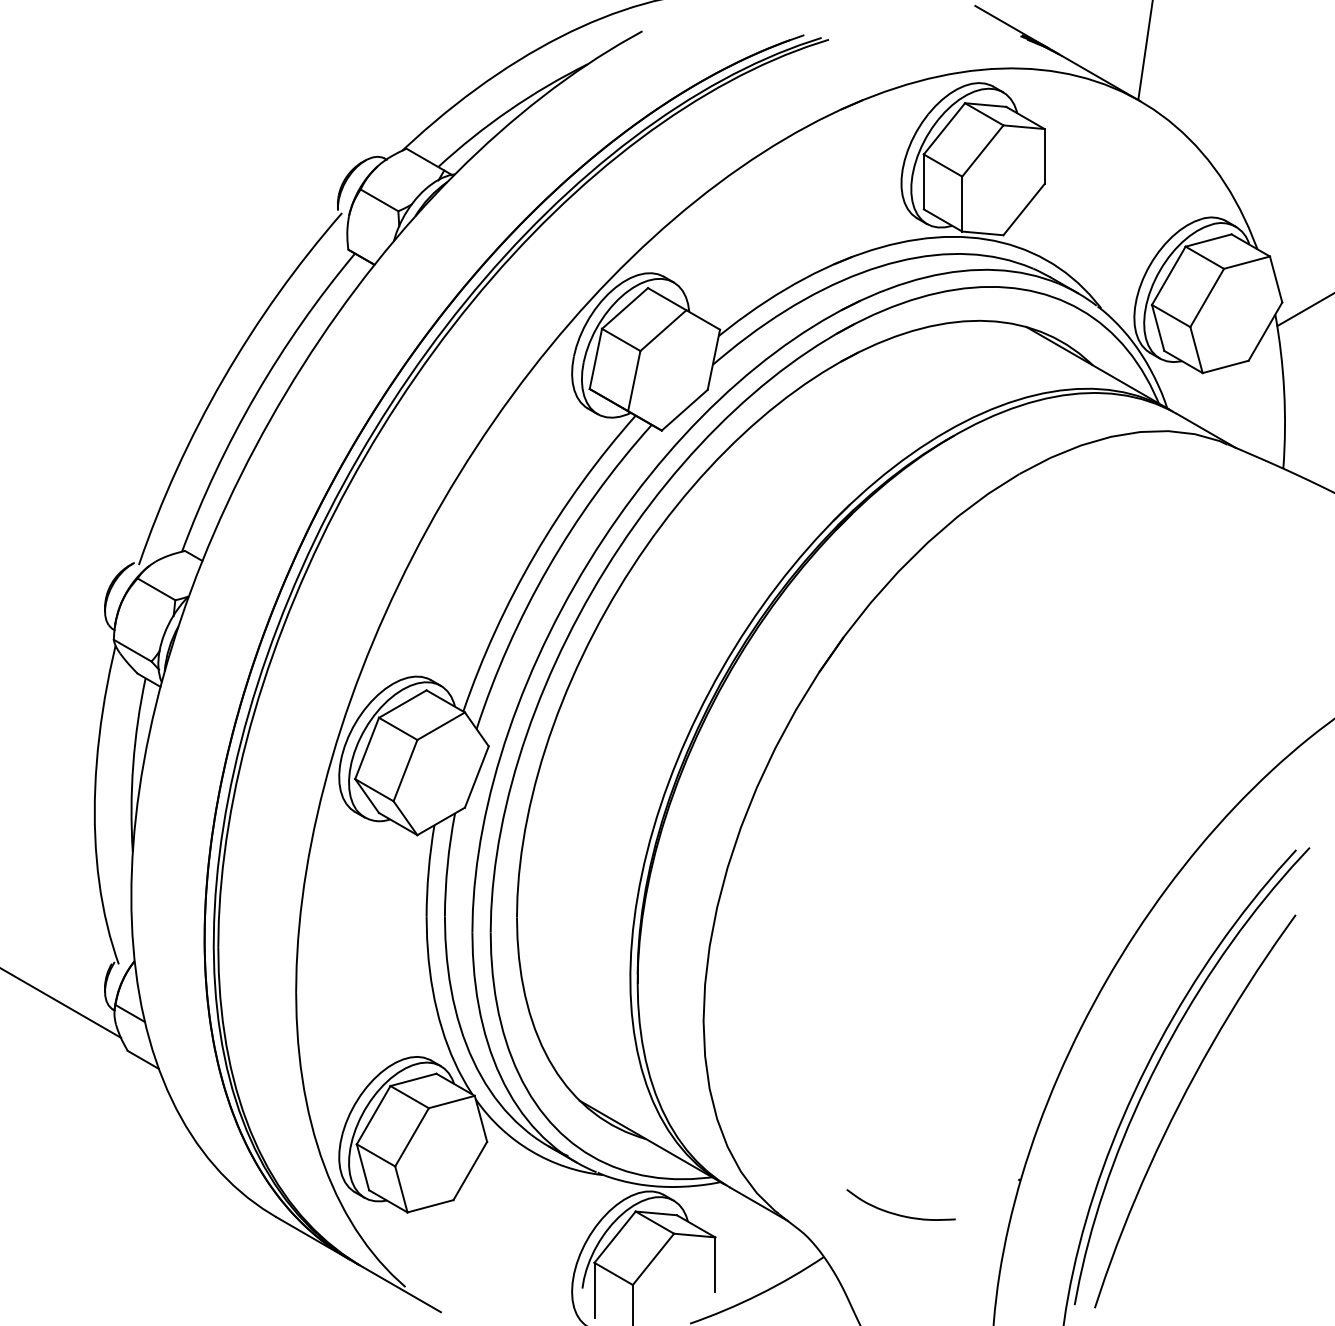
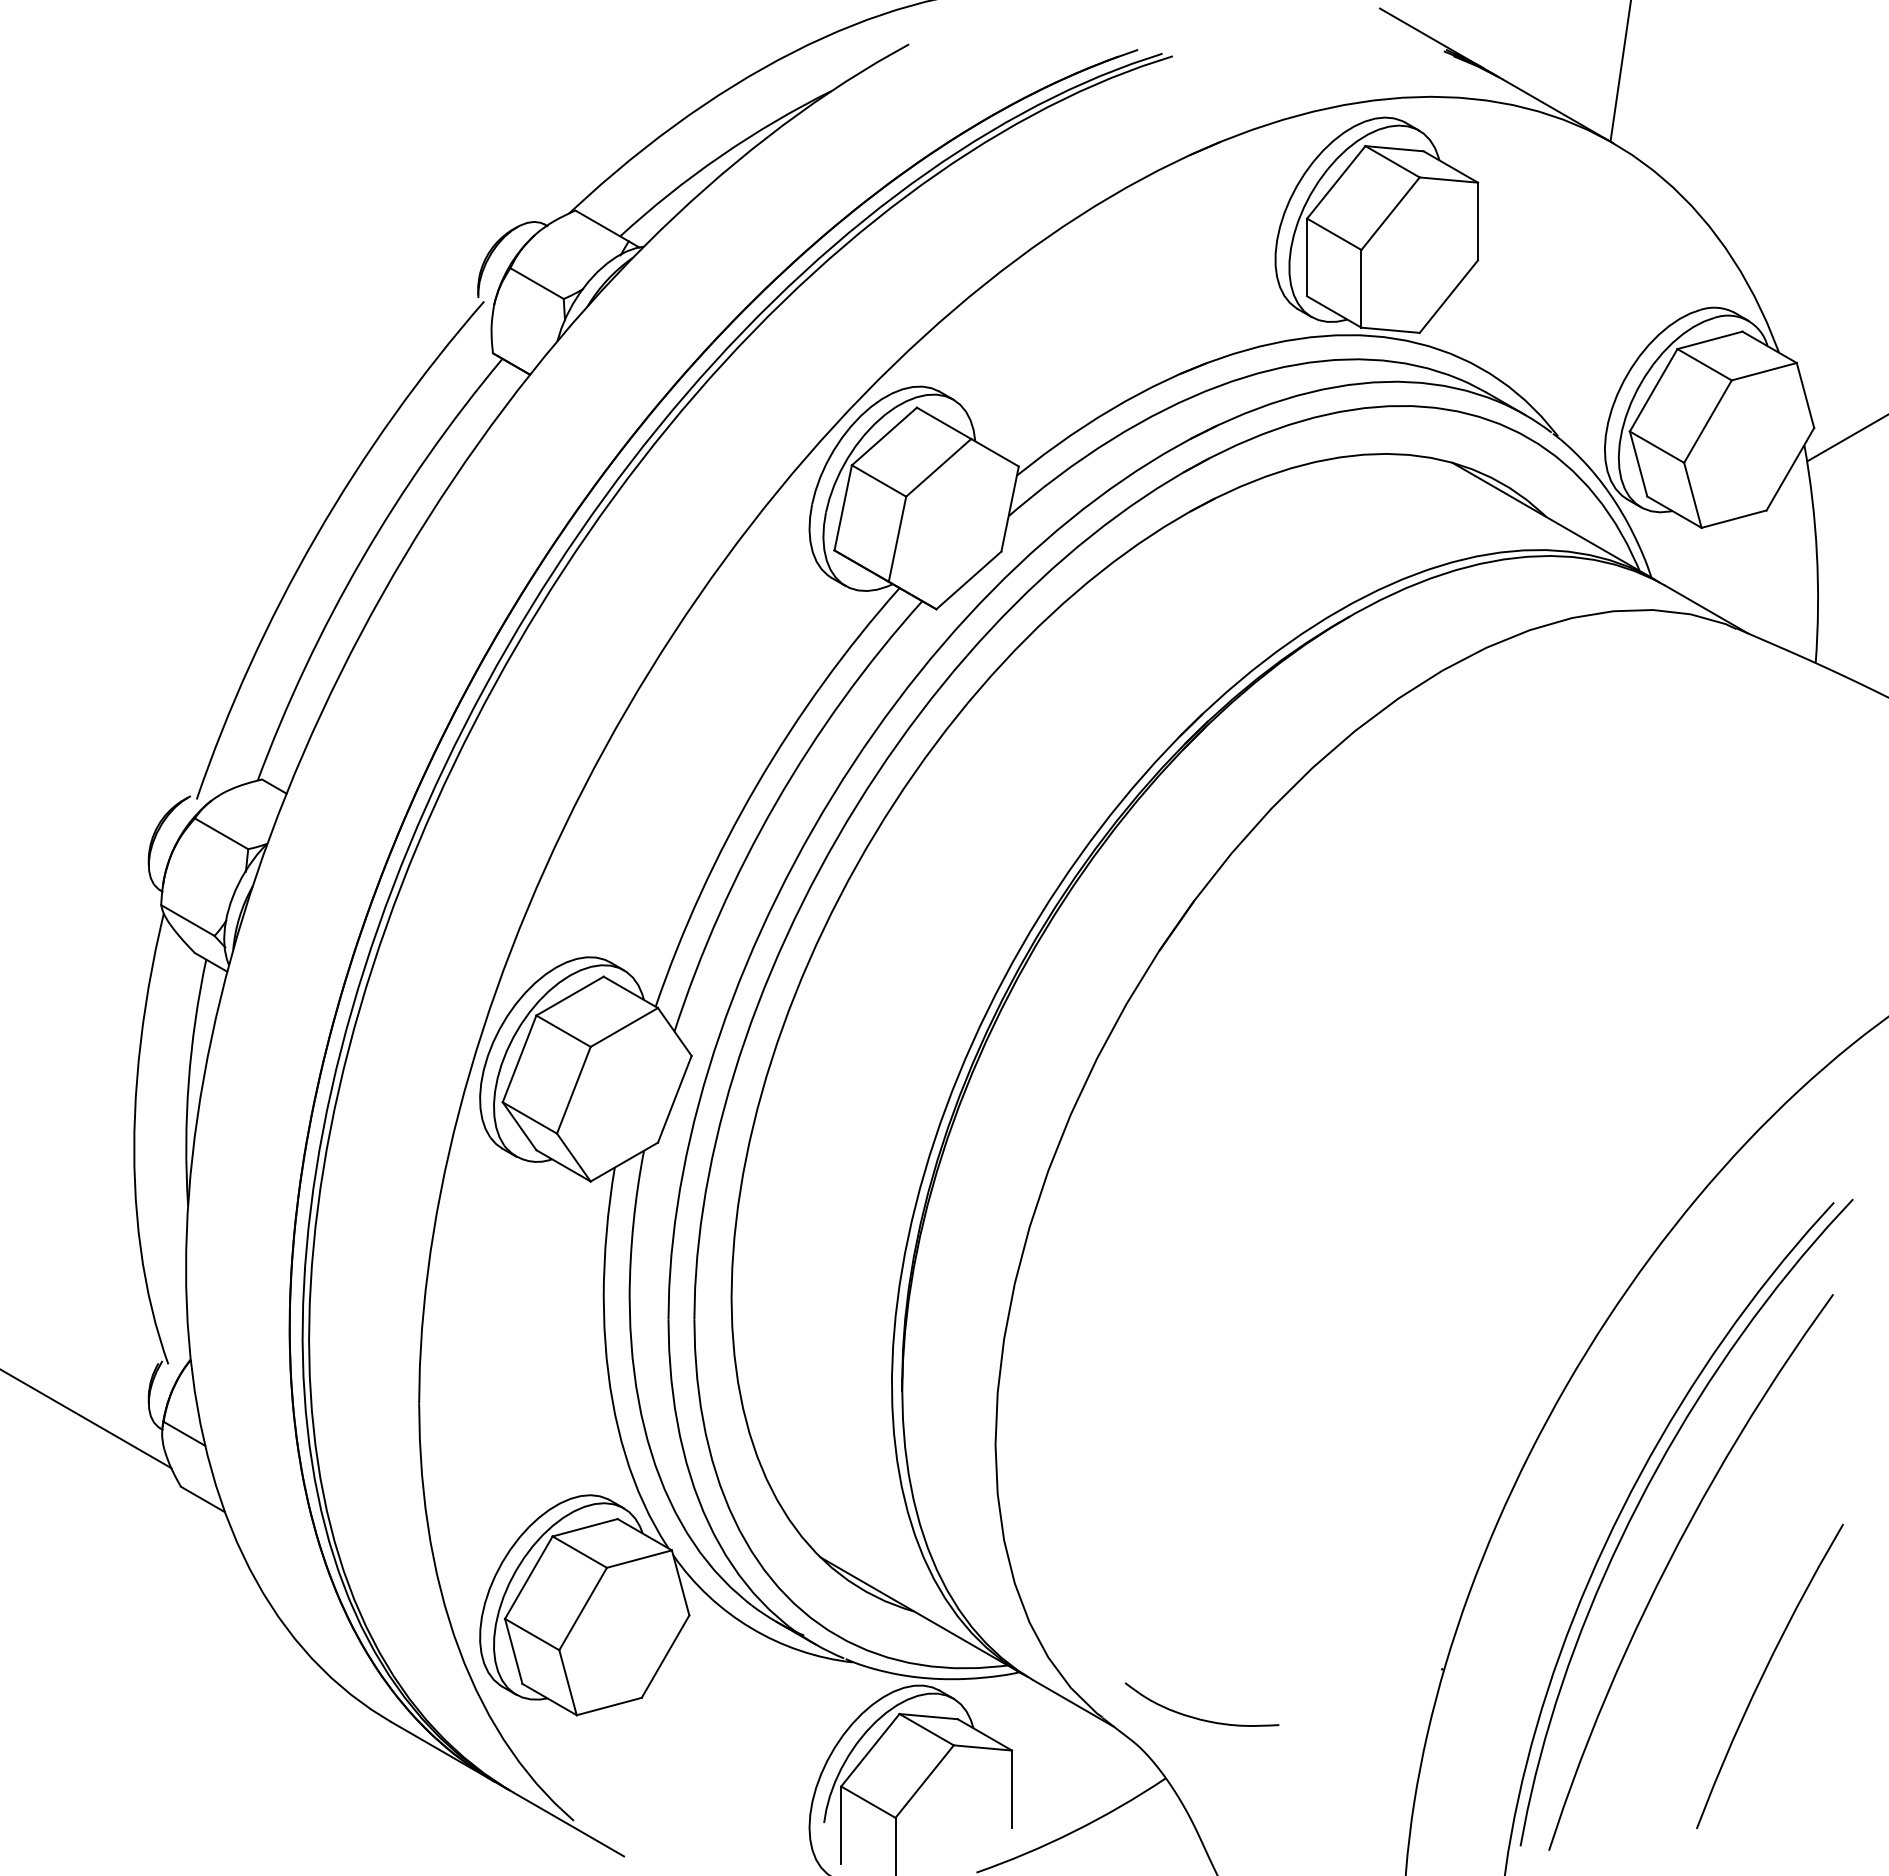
curve: (1247, 1183) -> (1764, 1674), added
curve: (897, 1214) -> (1197, 1717), moved

